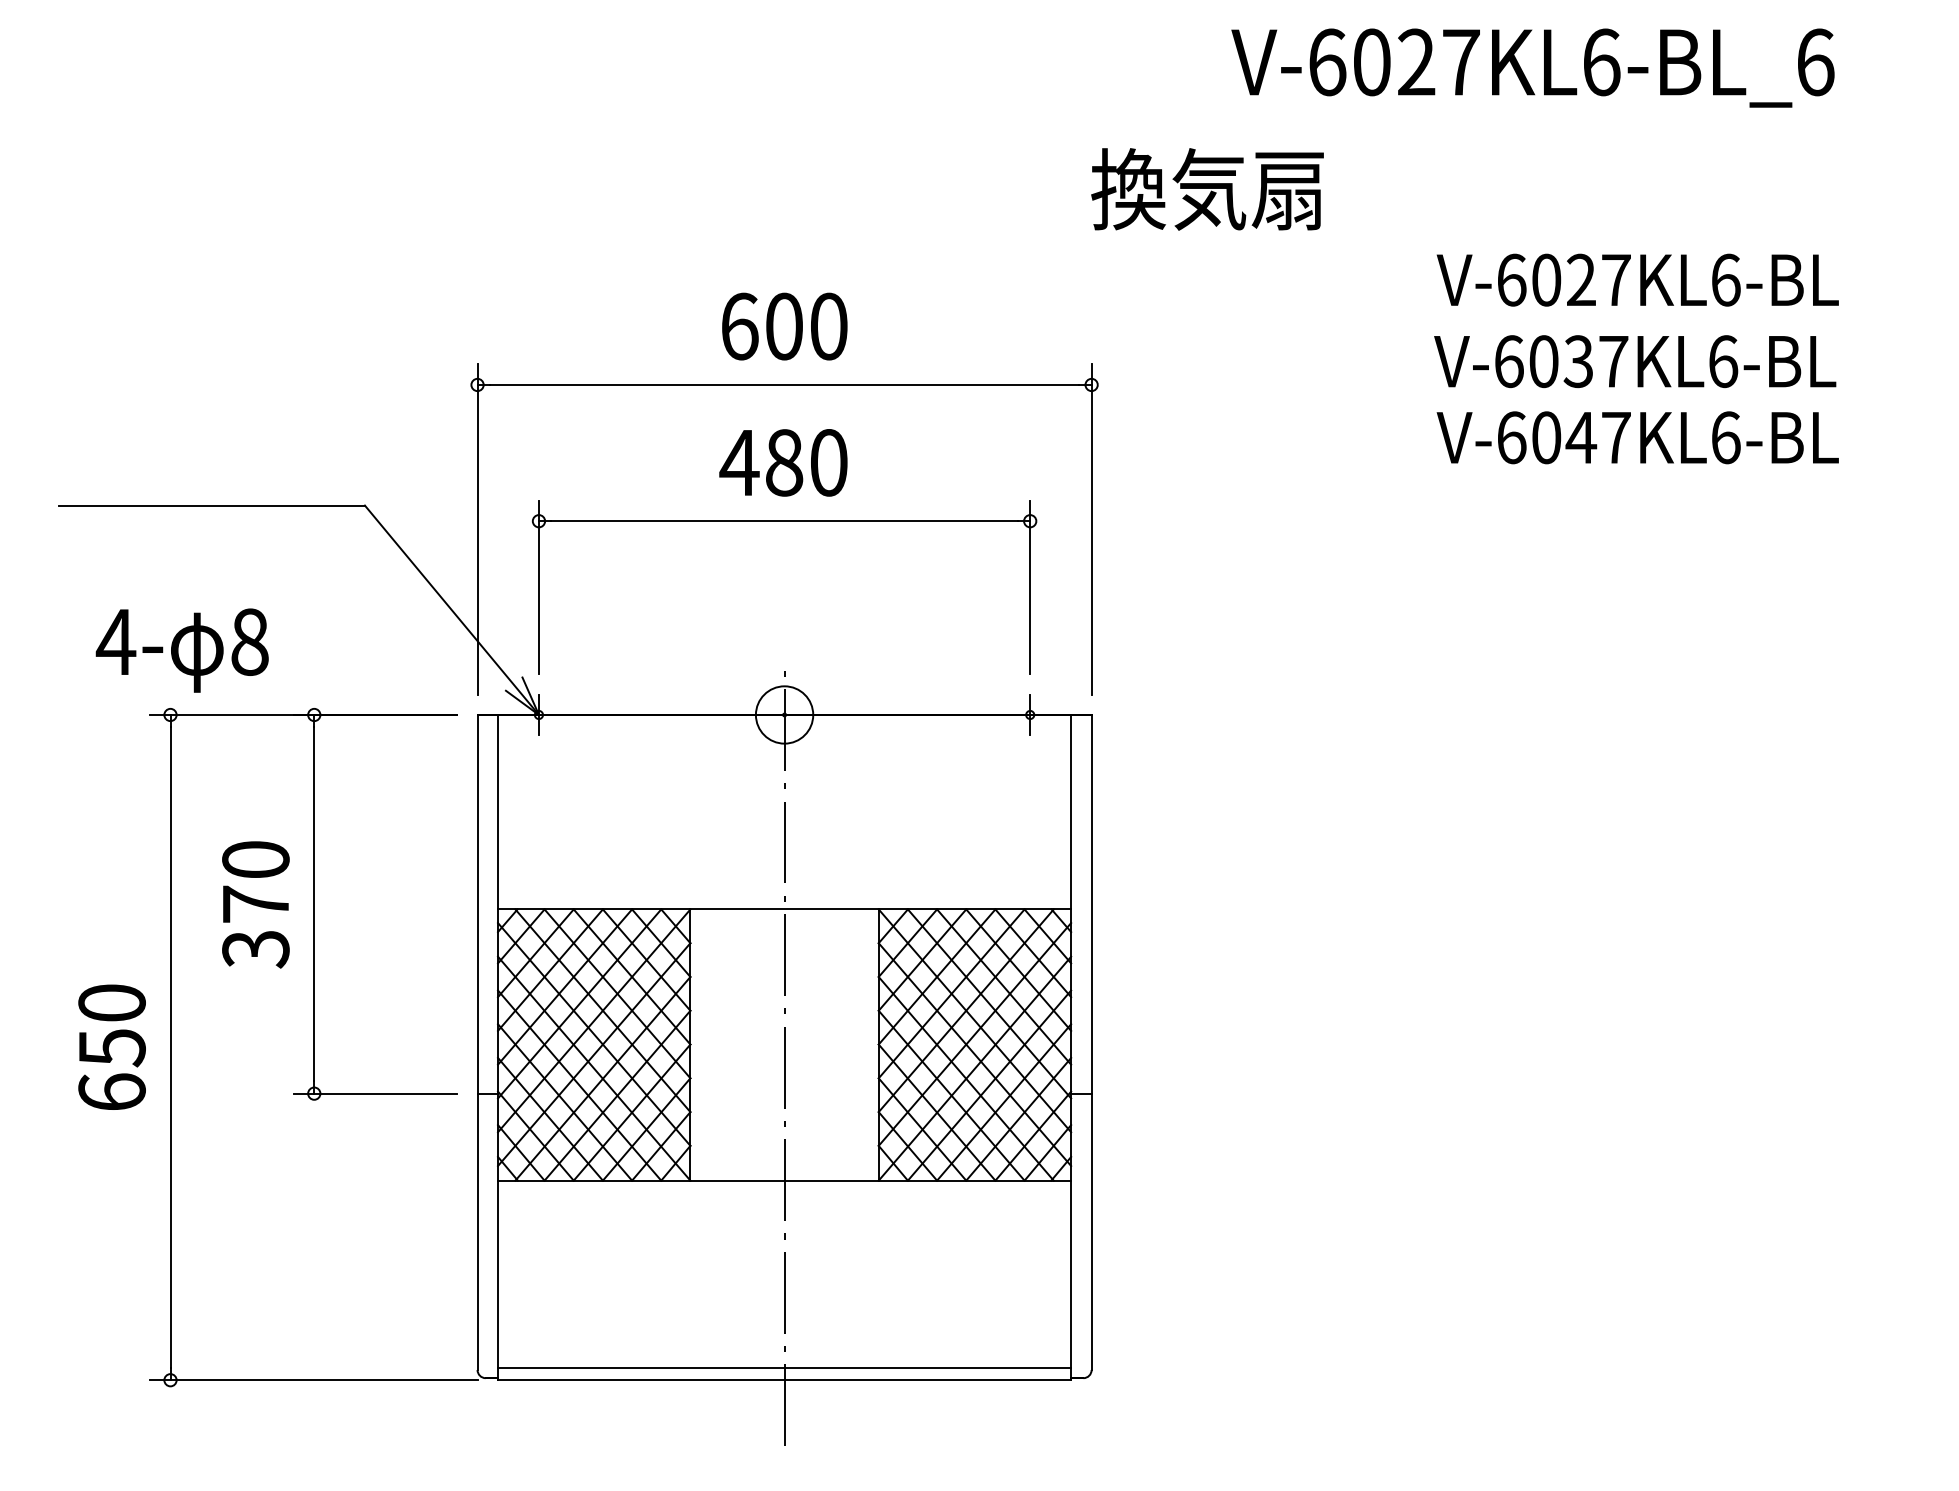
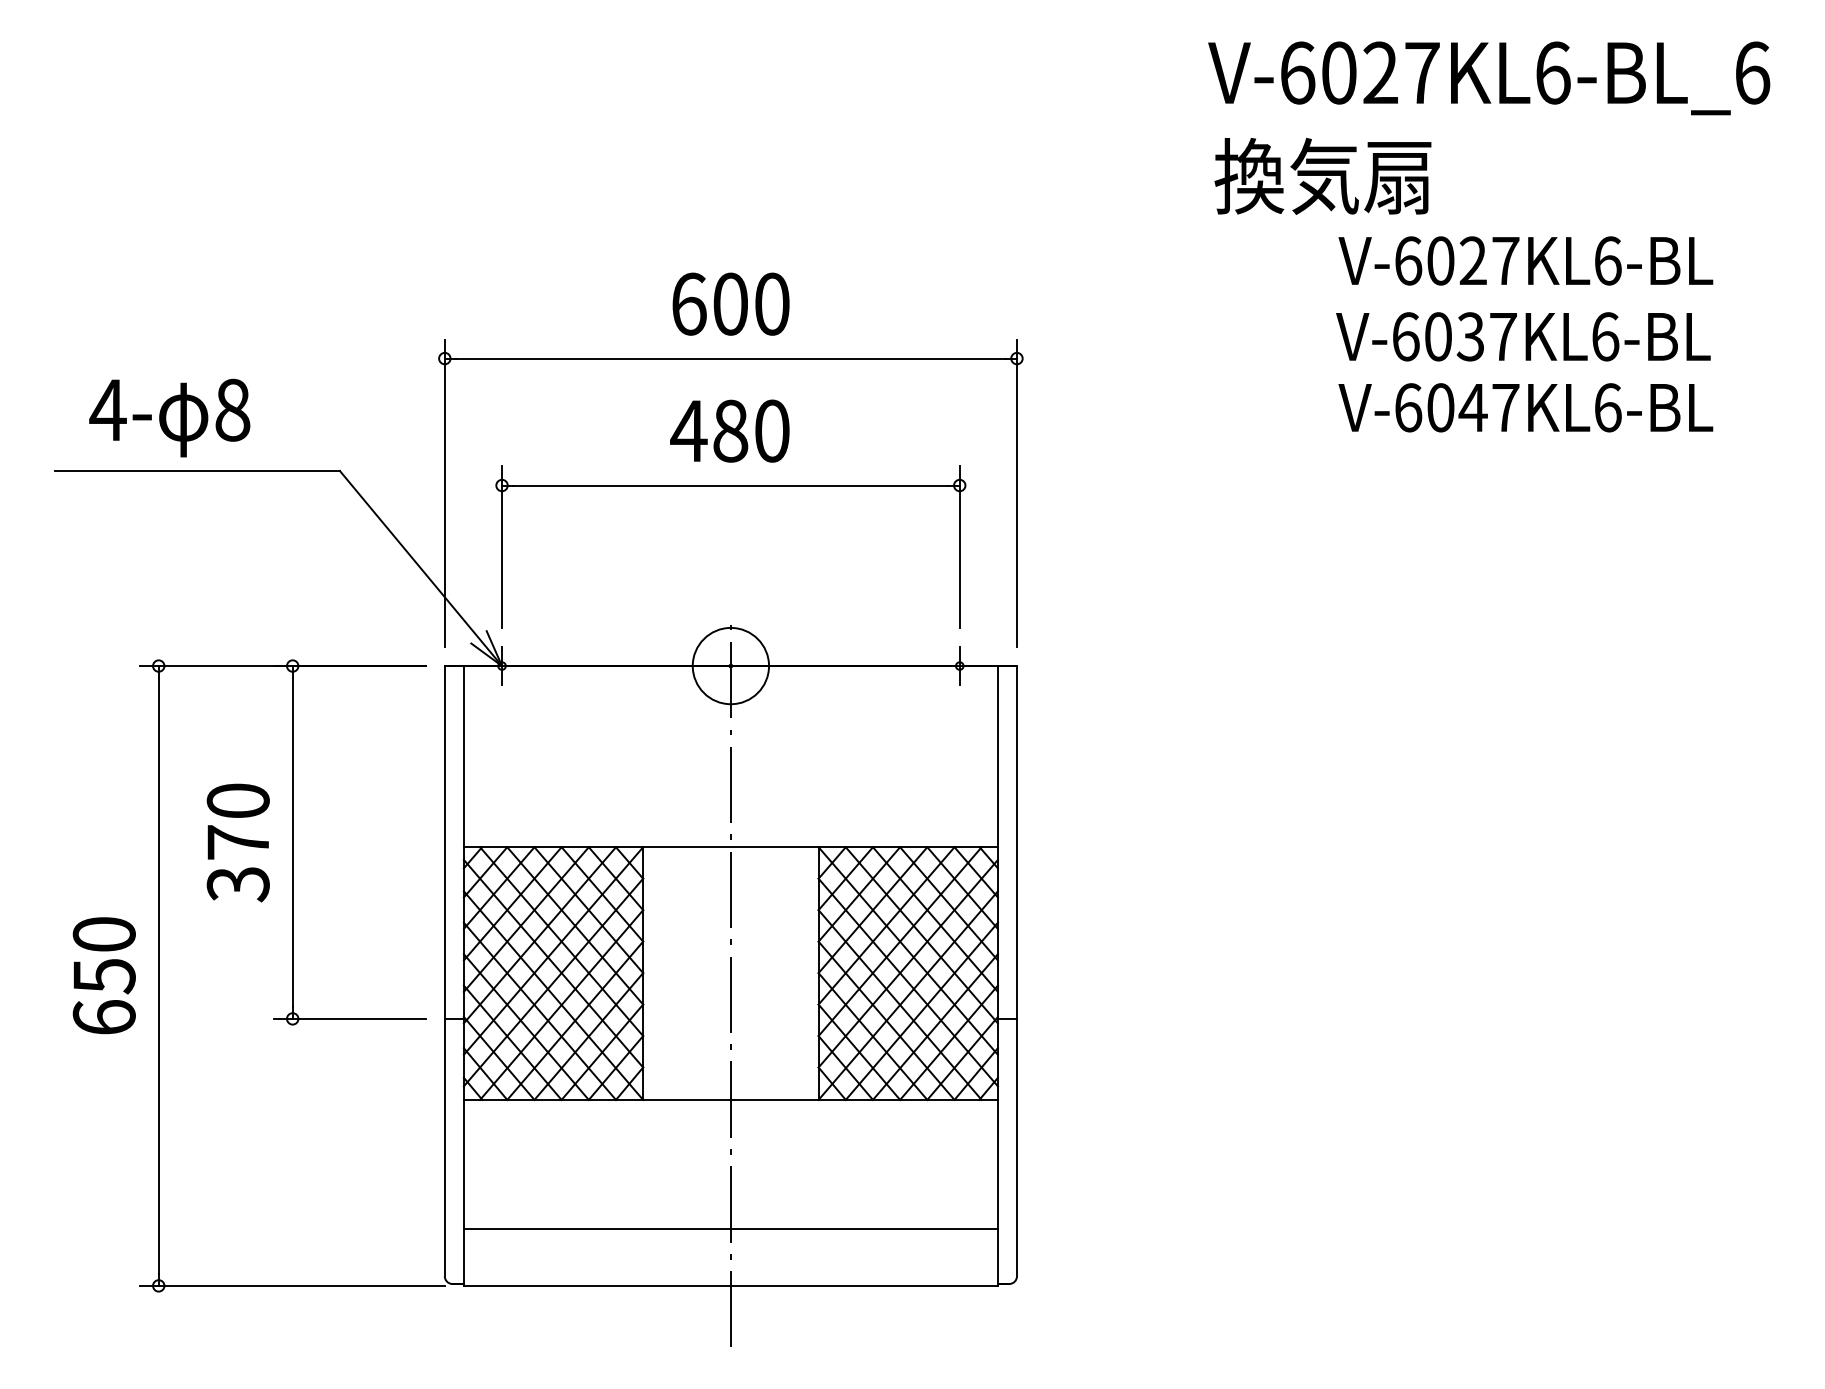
text: (1533, 68) -> (1489, 78), moved
text: (1207, 188) -> (1322, 175), moved
text: (182, 649) -> (169, 417), moved
circle: (784, 714) -> (730, 665), size x1.43
line: (784, 1368) -> (730, 1228), moved

